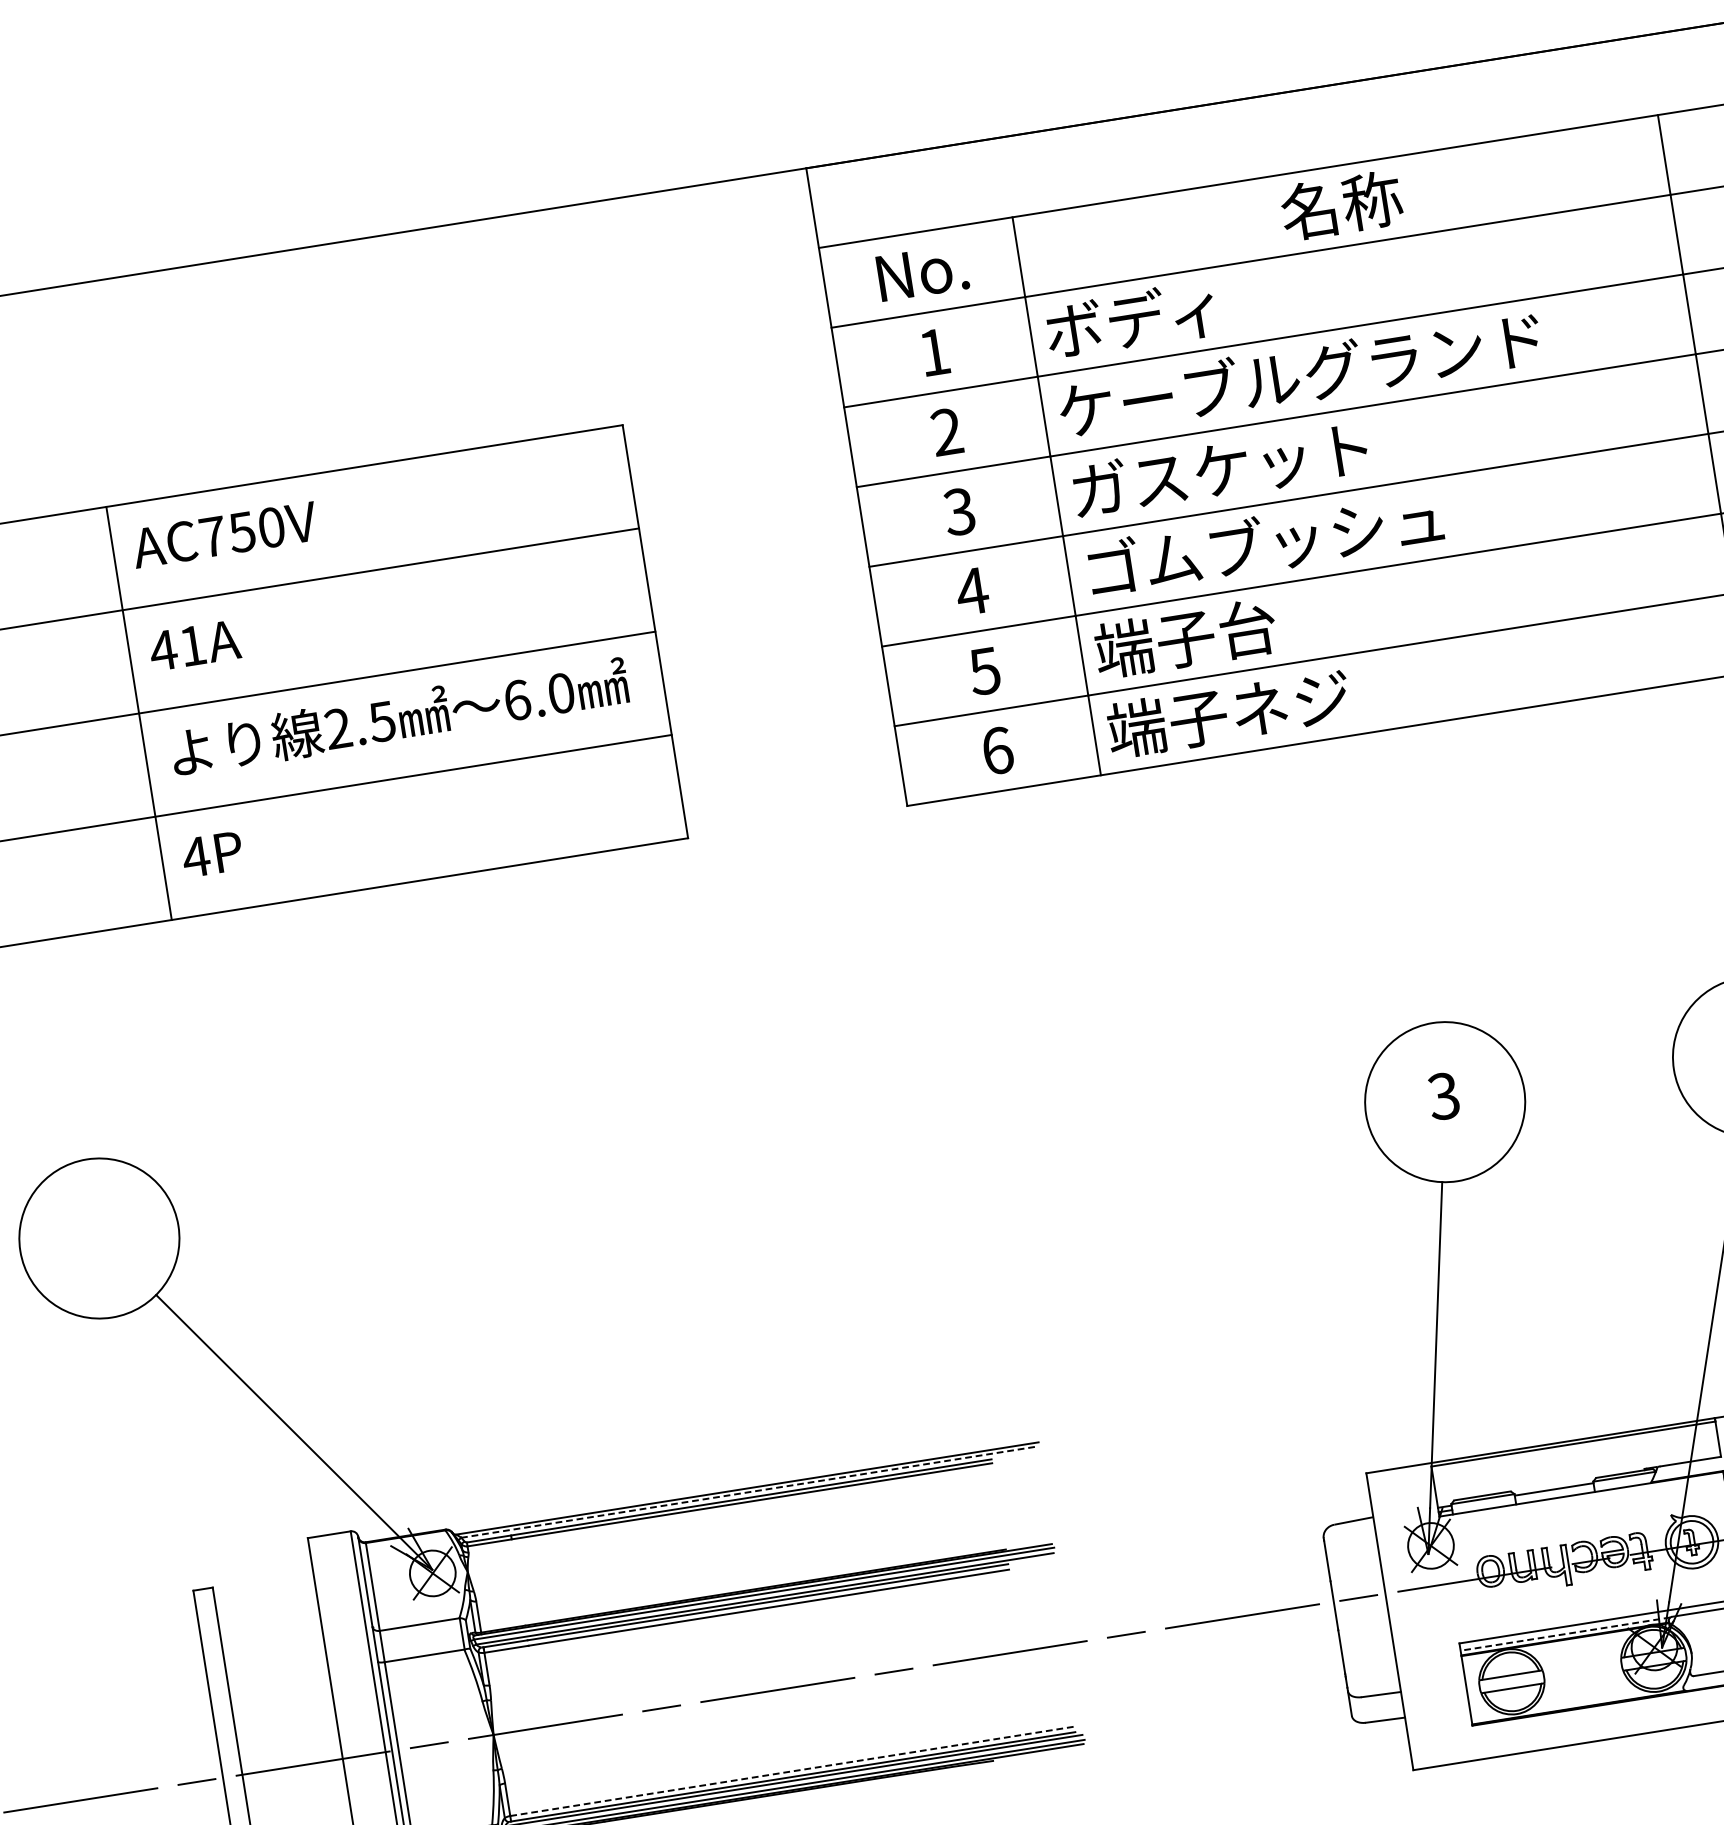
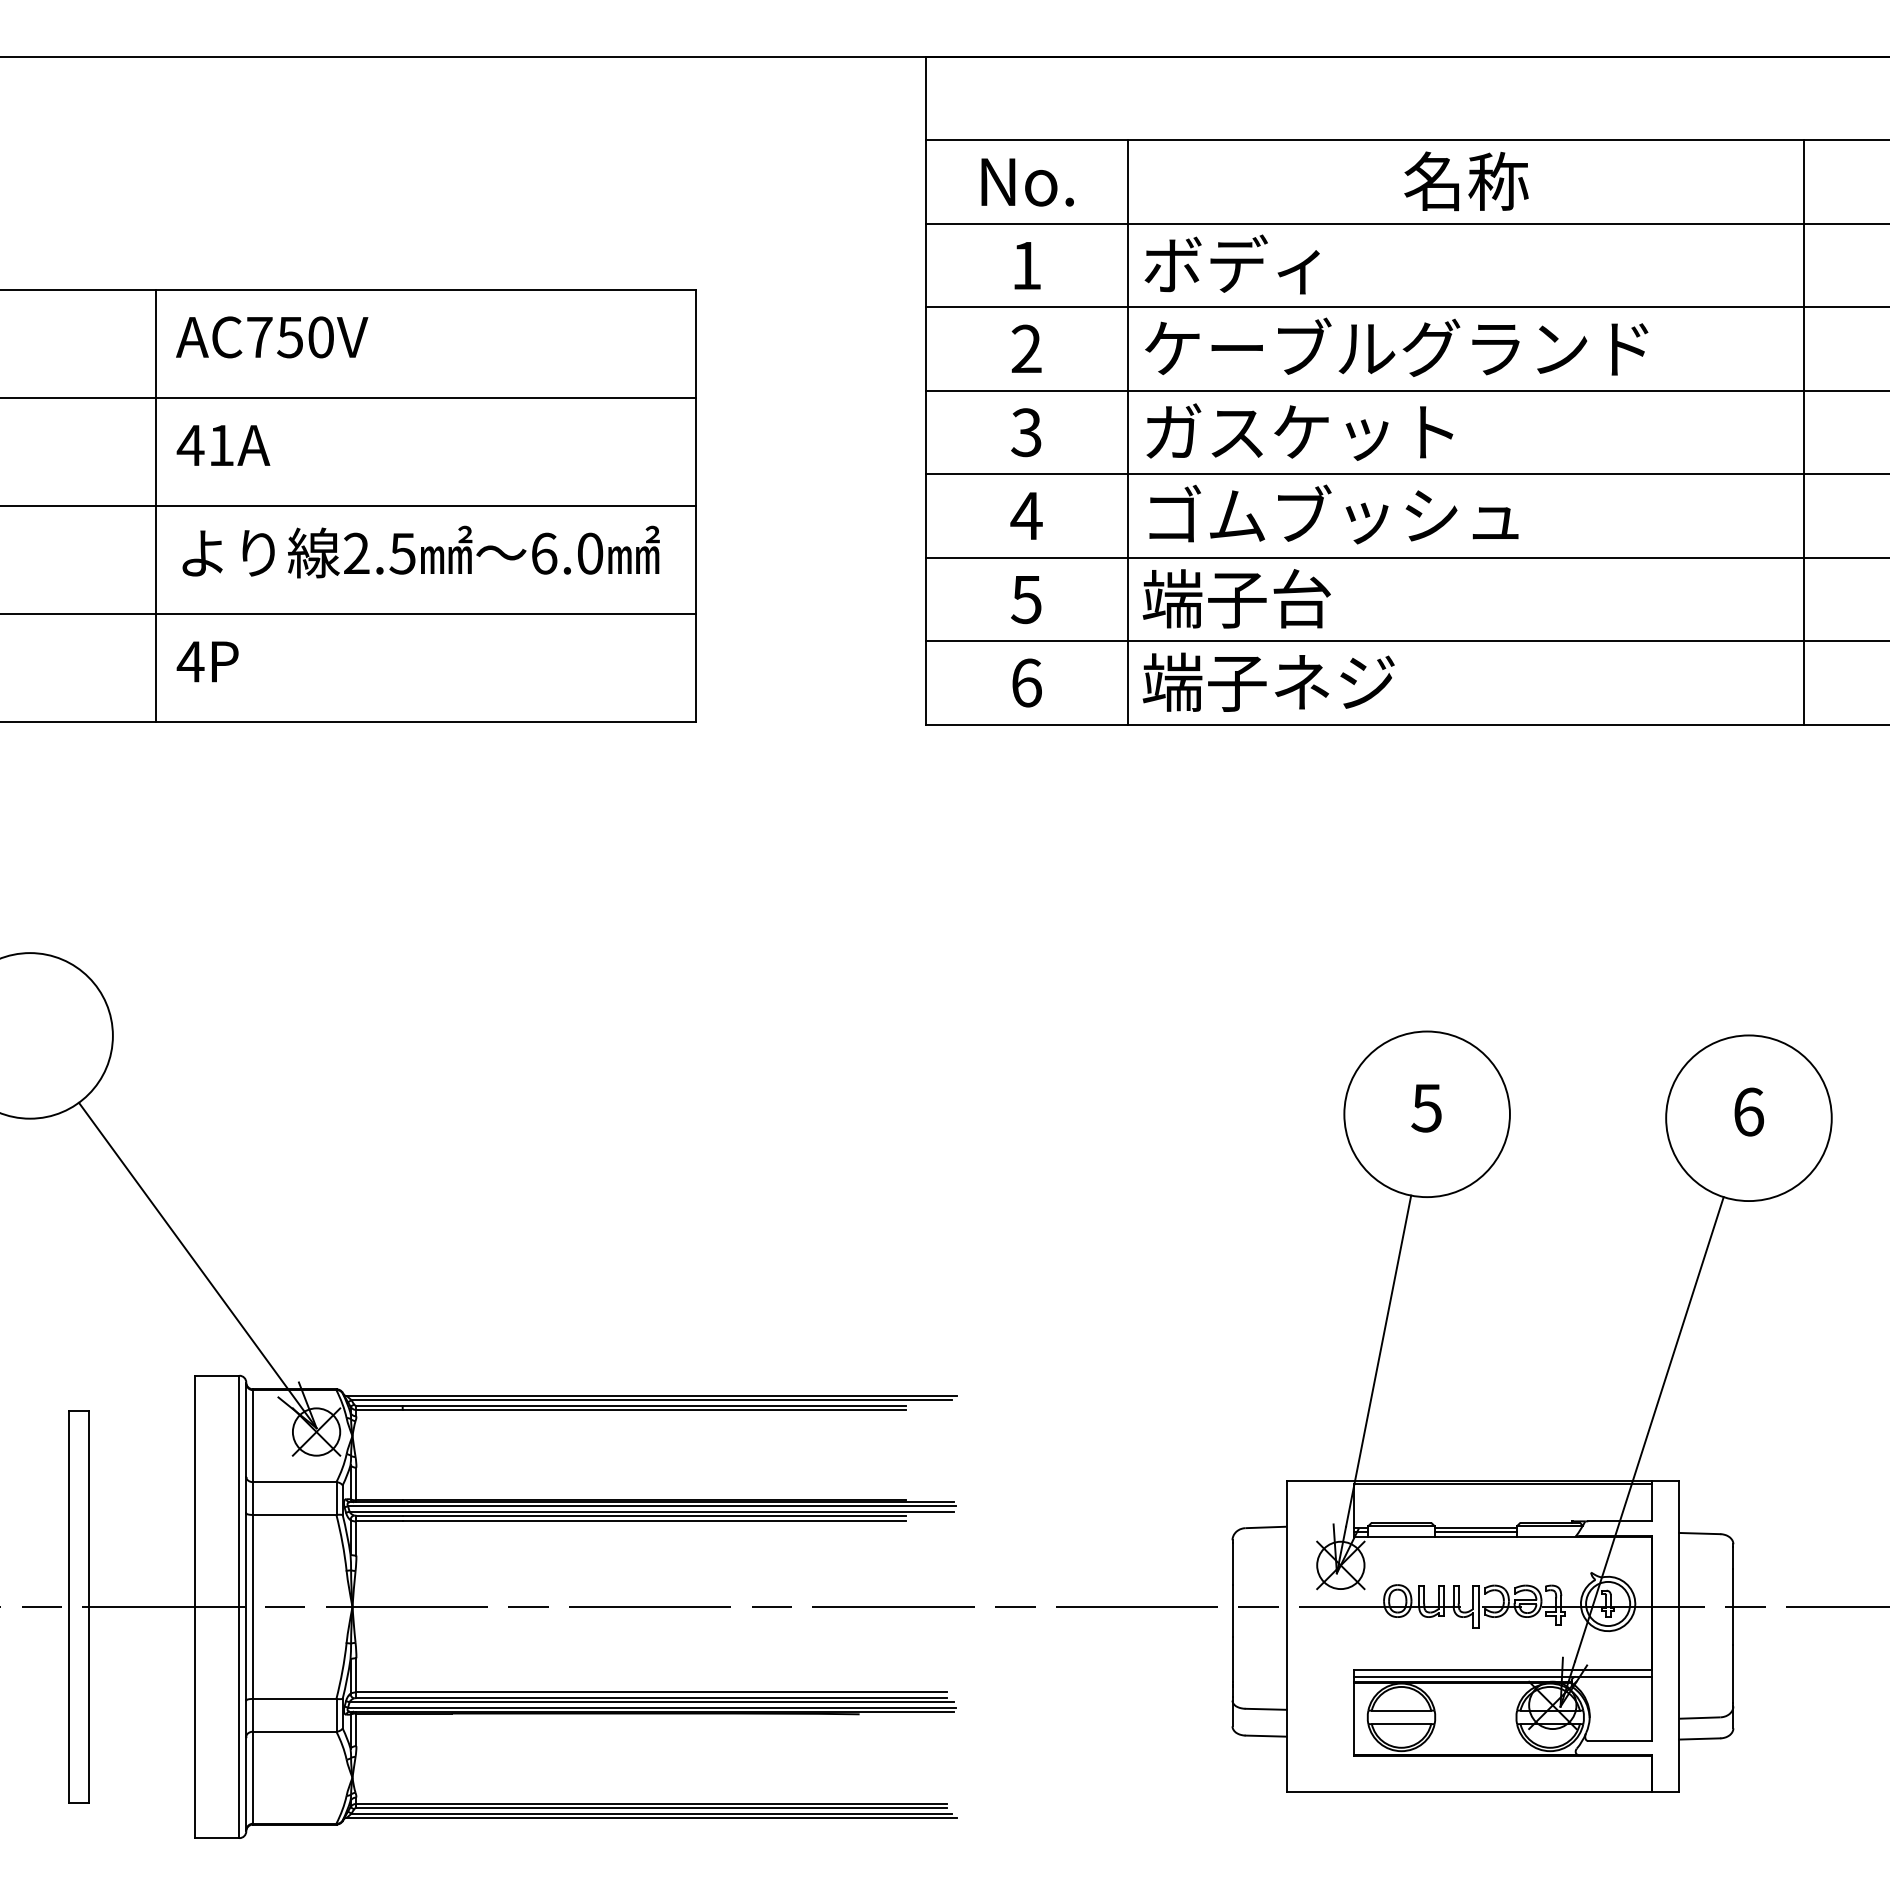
text: (1443, 1095) -> (1426, 1107), 3 -> 5
line: (747, 1492) -> (651, 1400), dashed -> solid
line: (1554, 1494) -> (1475, 1532), added
line: (1565, 1634) -> (1464, 1677), dashed -> solid
line: (792, 1771) -> (652, 1692), dashed -> solid

